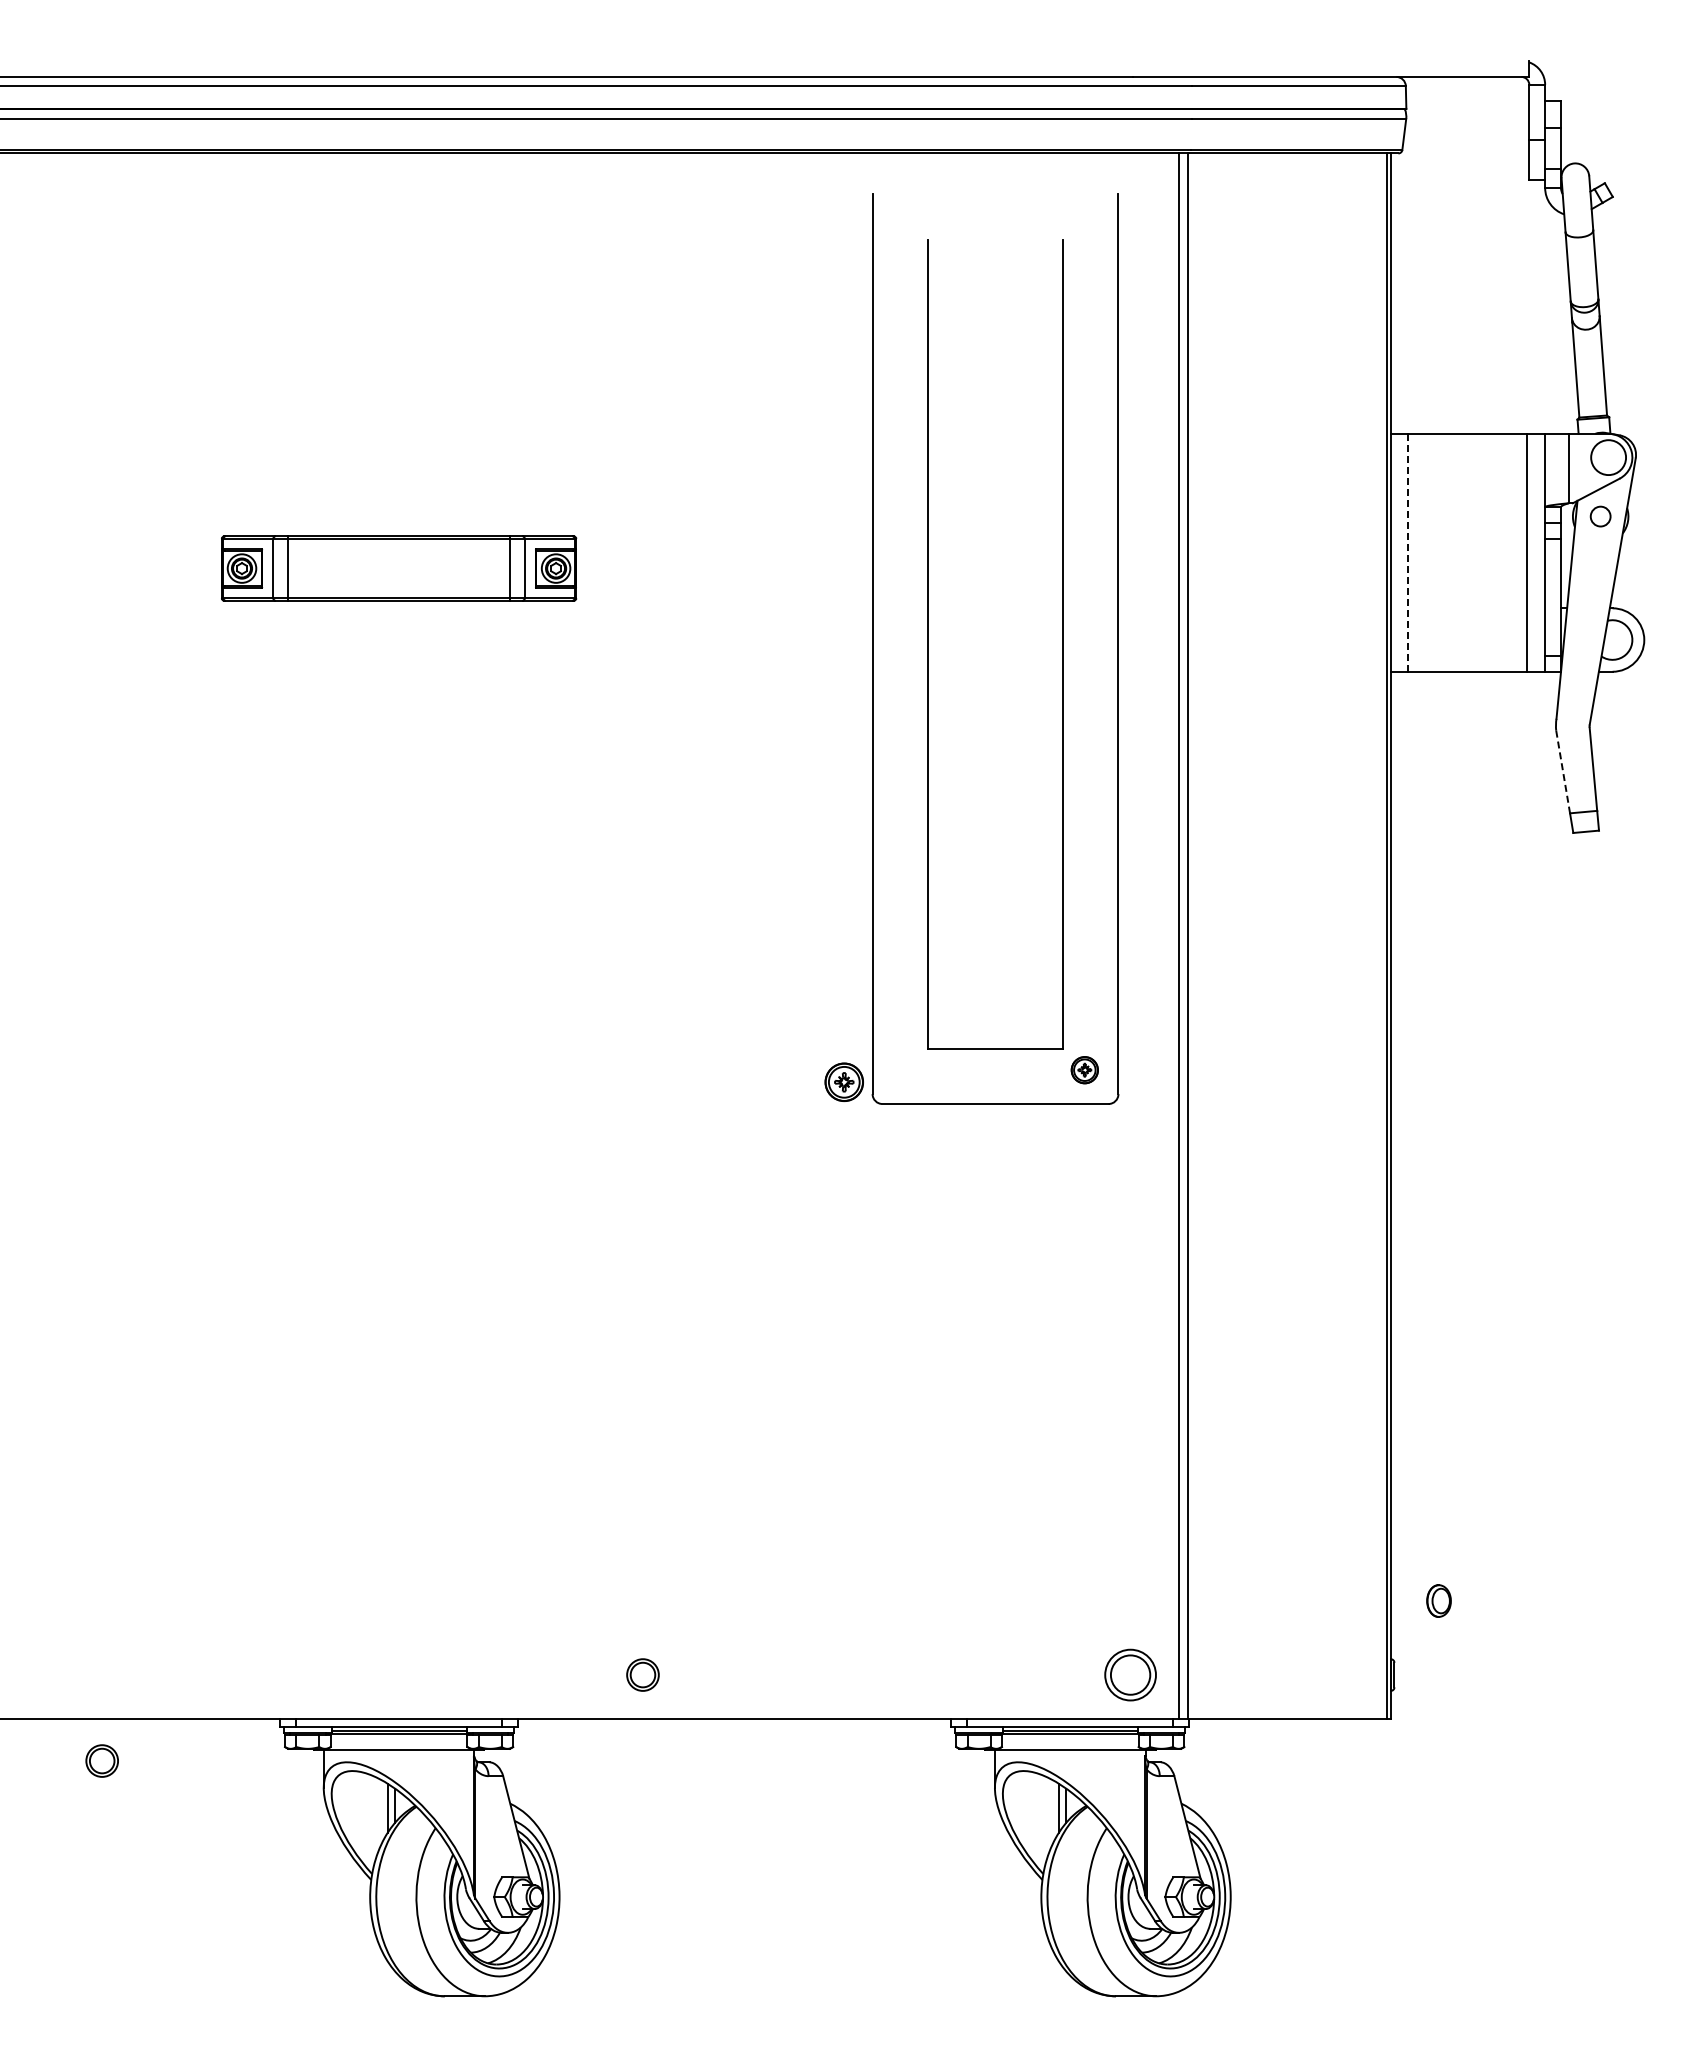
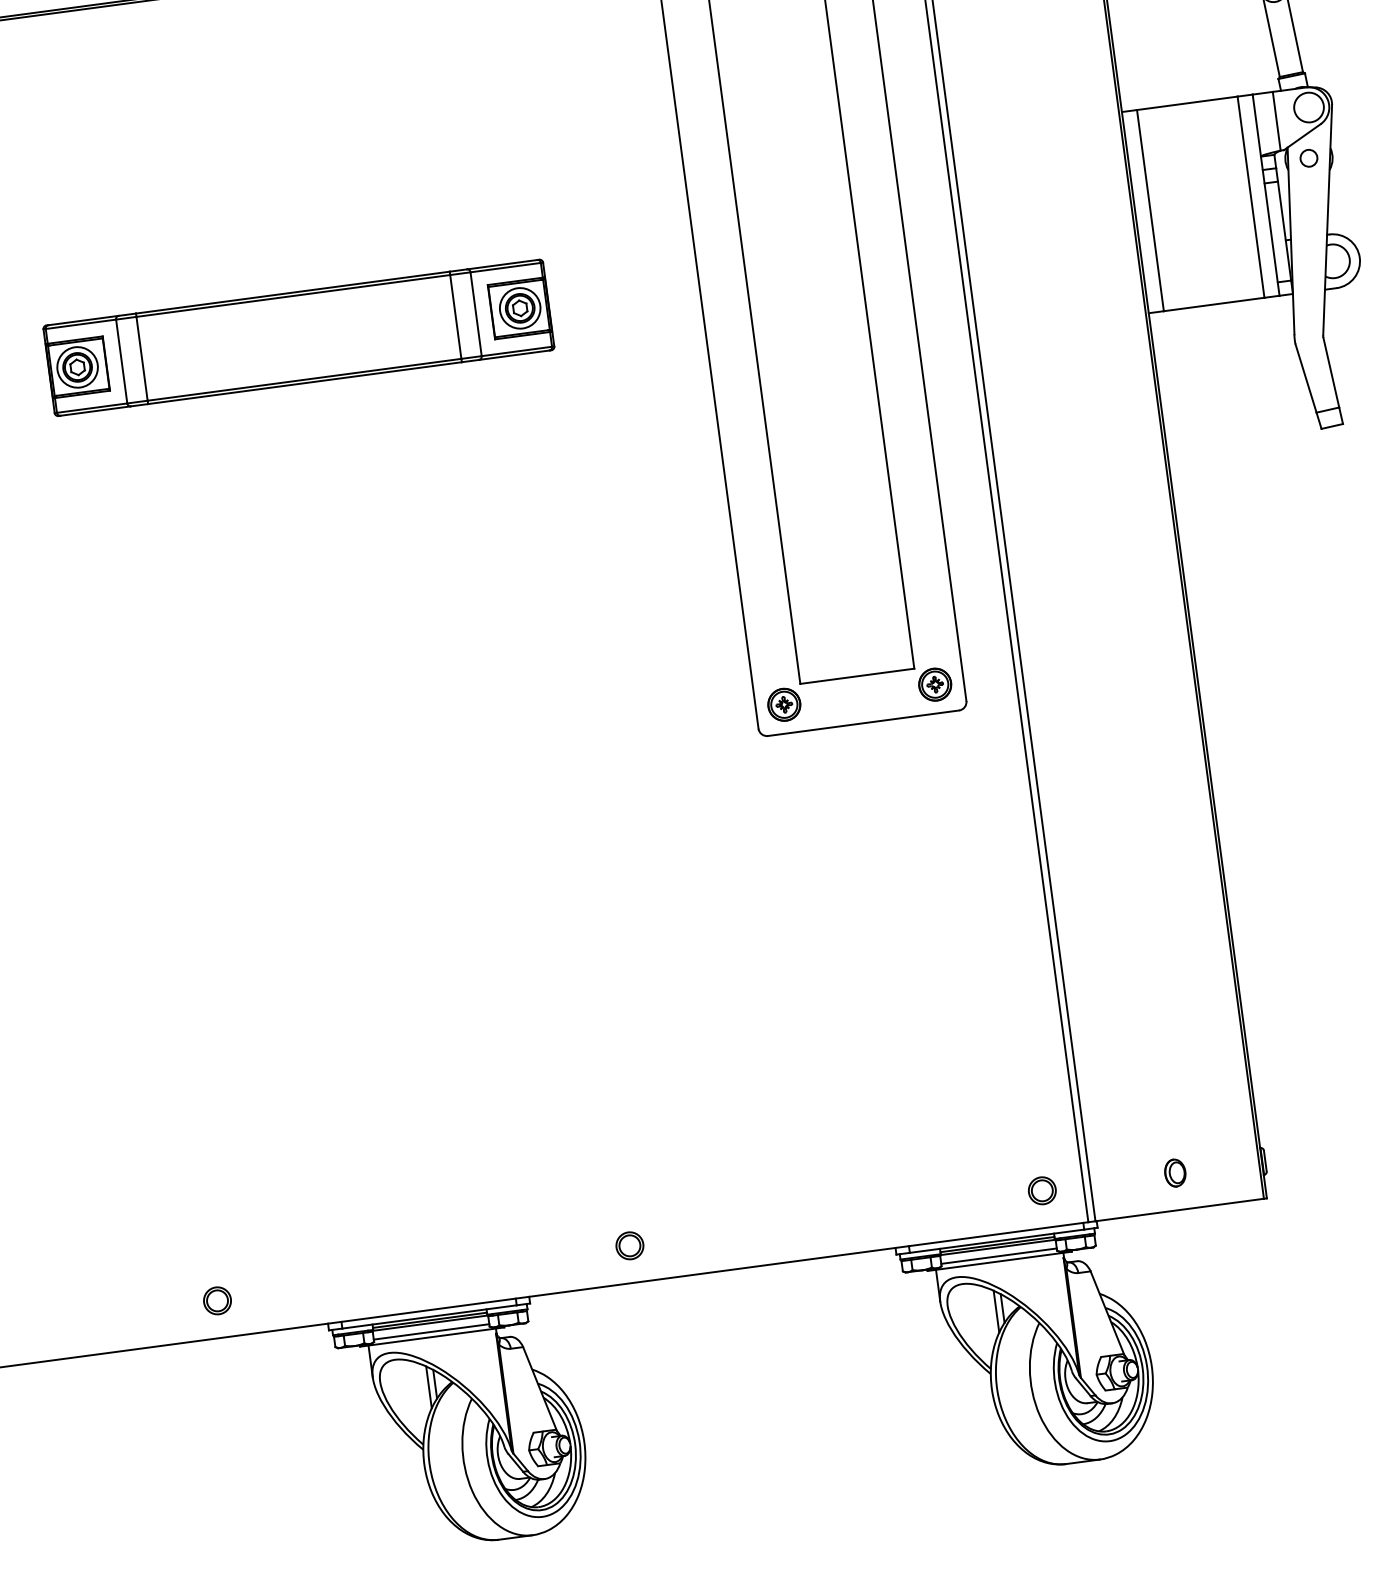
line: (1408, 552) -> (1150, 210), dashed -> solid
part: (398, 568) -> (298, 337), size x1.67
line: (1563, 772) -> (1306, 378), dashed -> solid
part: (1084, 1069) -> (934, 684), size x1.43
part: (843, 1081) -> (783, 704), moved
part: (1438, 1600) -> (1174, 1172), moved
part: (1130, 1674) -> (1042, 1190), size x0.62
line: (398, 1744) -> (431, 1332), added
line: (1069, 1744) -> (998, 1256), added
part: (101, 1760) -> (216, 1300), moved

